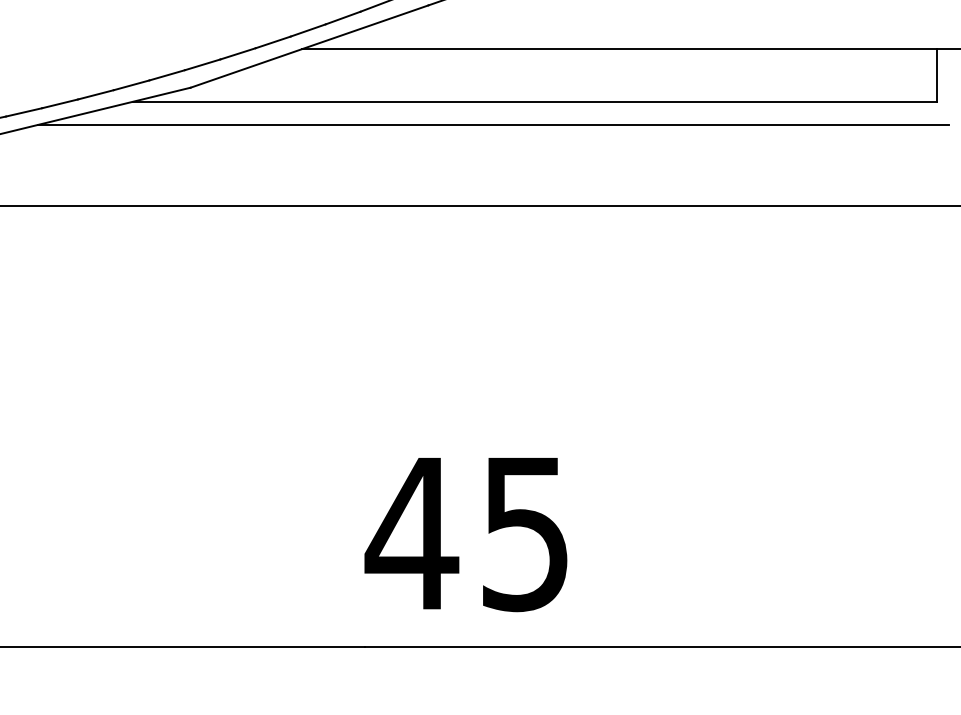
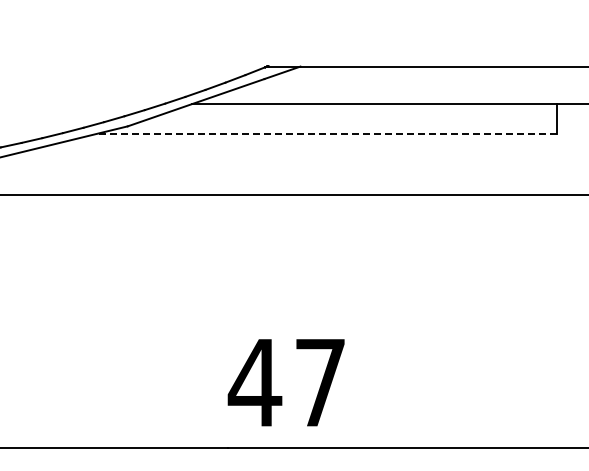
line: (534, 101) -> (325, 134), solid -> dashed
line: (492, 124) -> (301, 147), removed
text: (525, 534) -> (320, 383), 45 -> 47

